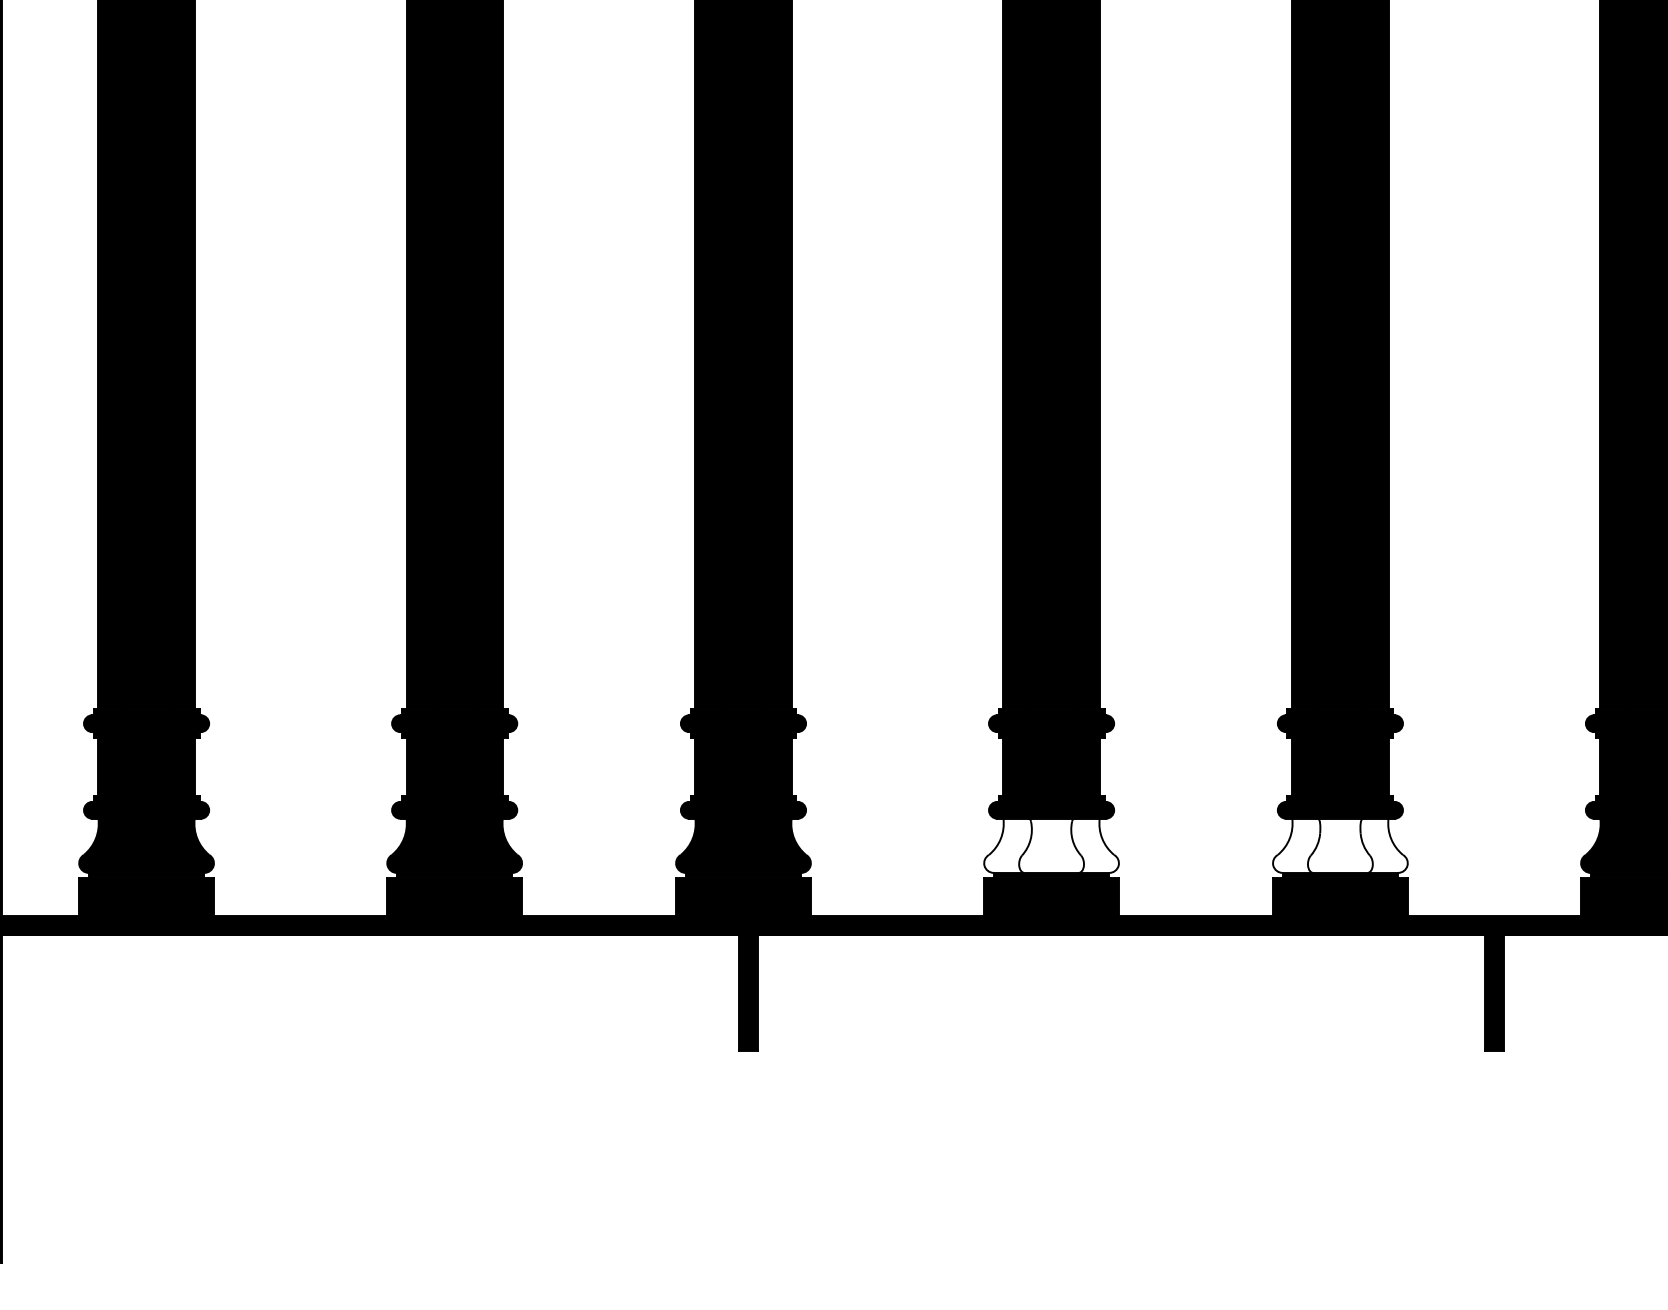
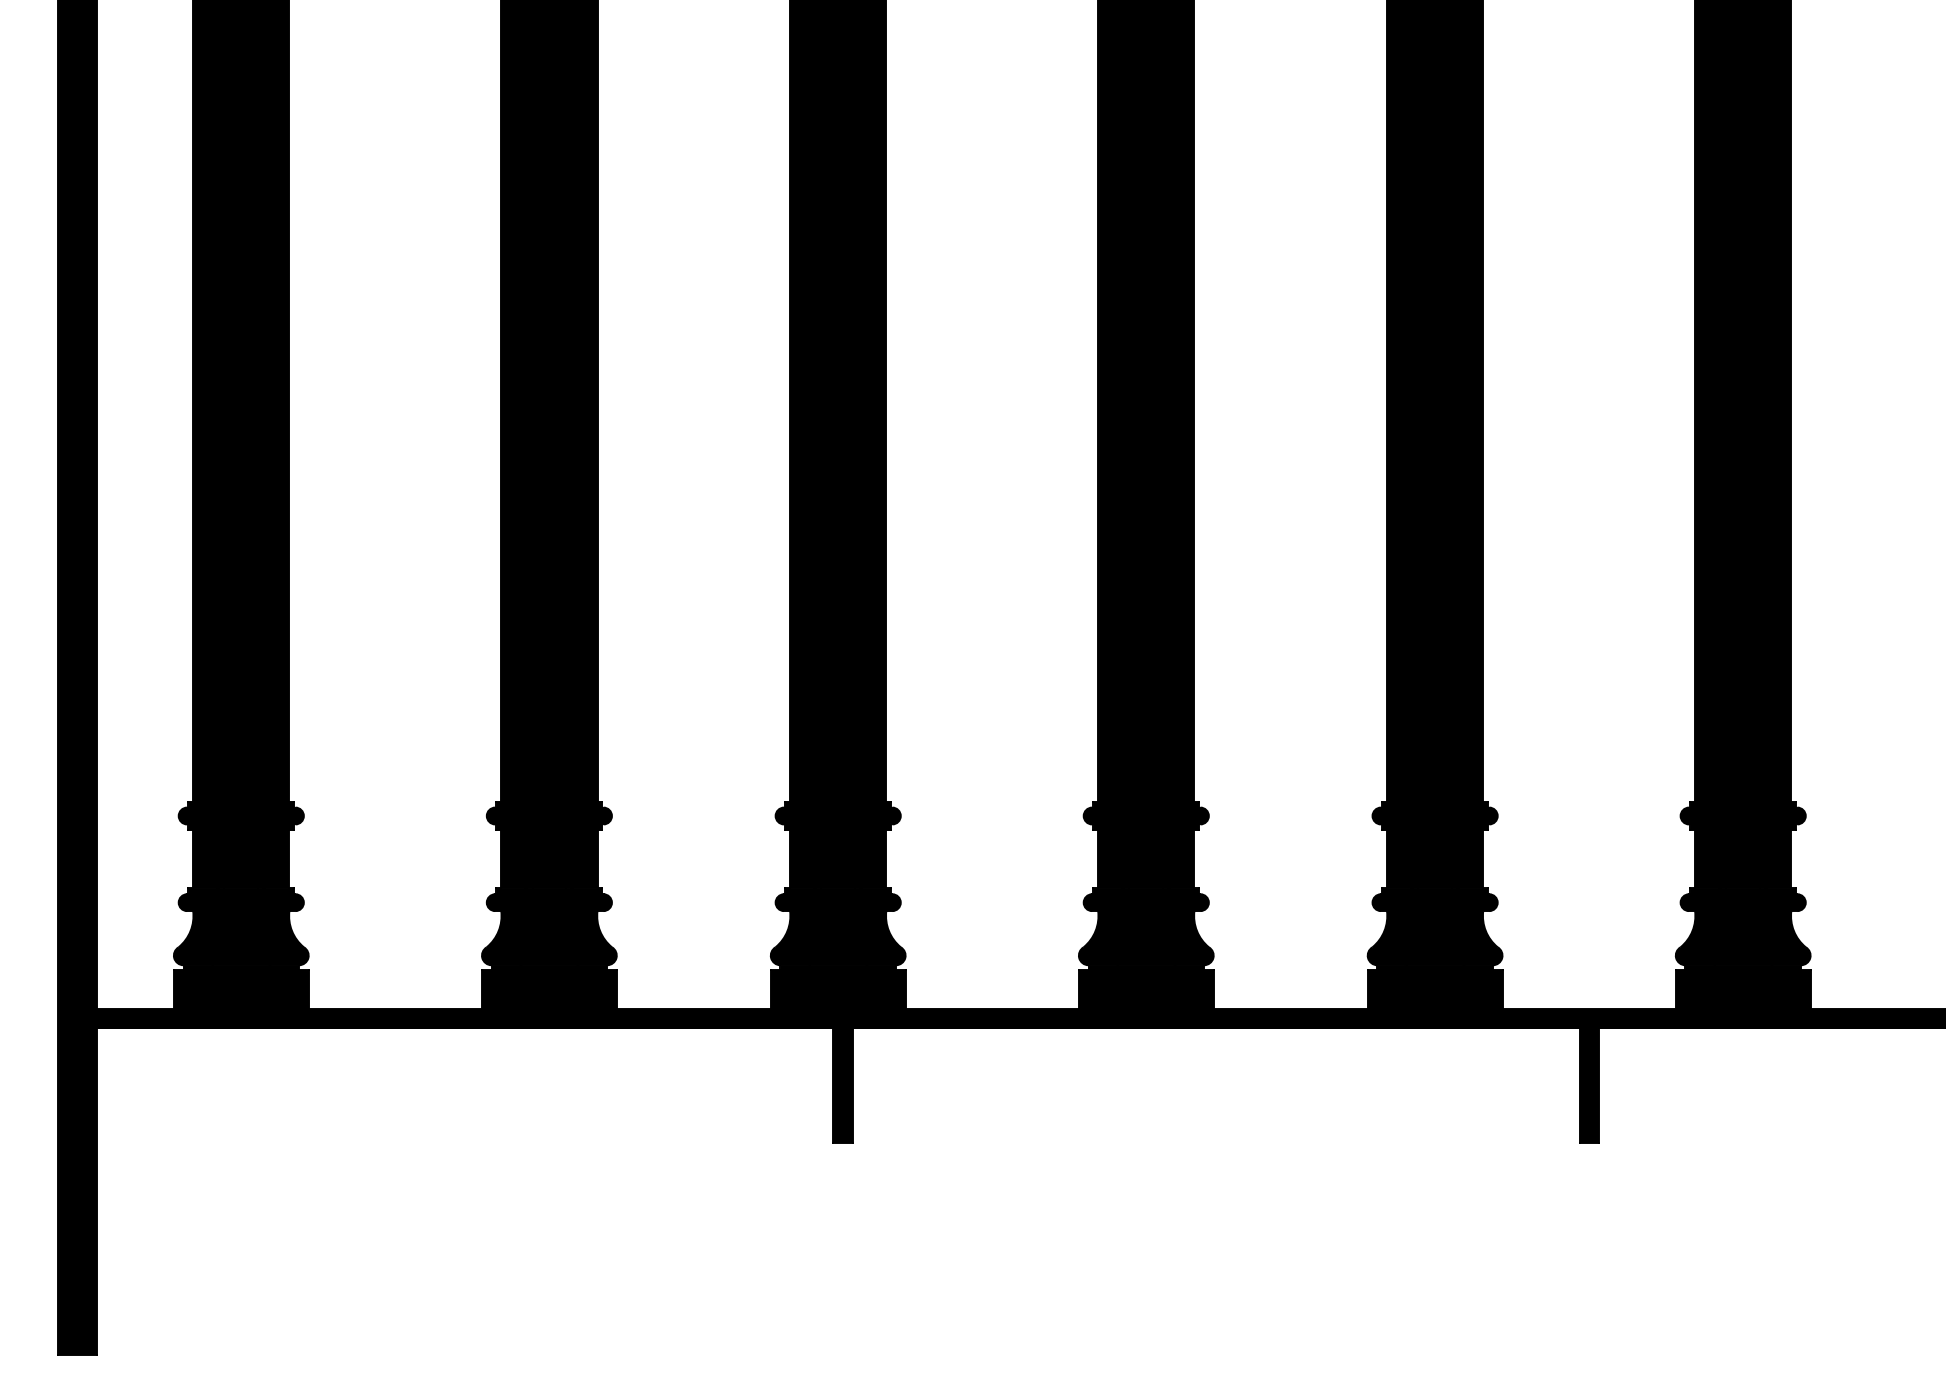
fill: (1050, 846) -> (1145, 938), added
fill: (1339, 846) -> (1434, 938), added

